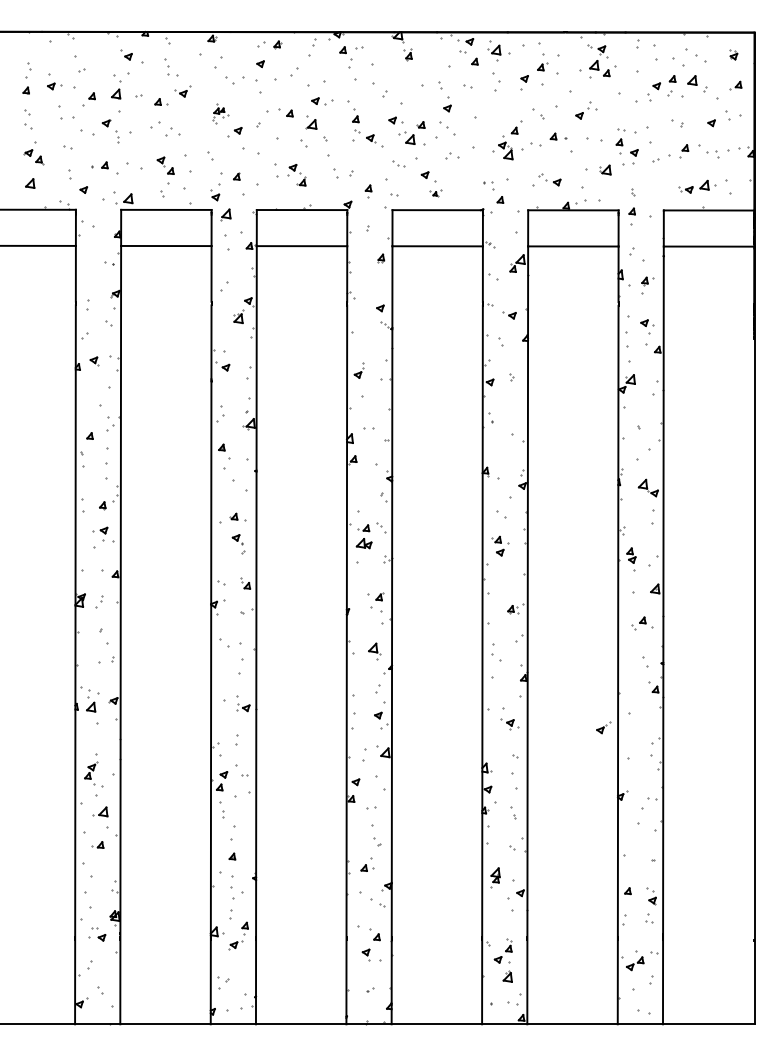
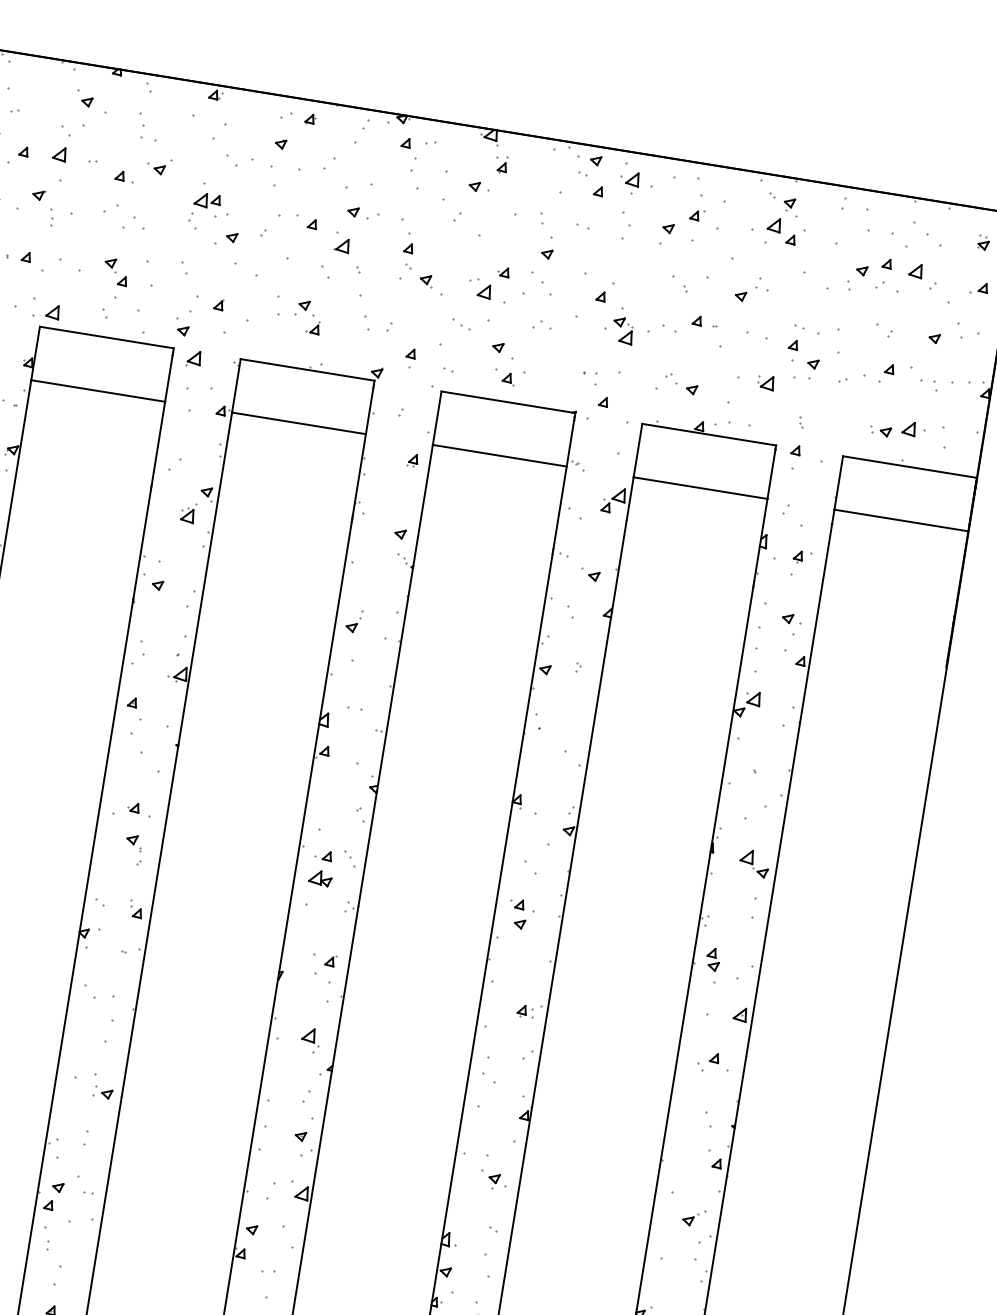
part: (220, 113) -> (209, 207), size x1.67
part: (395, 120) -> (478, 186), moved
part: (516, 127) -> (604, 292), moved
part: (435, 193) -> (509, 377), size x1.67
part: (603, 727) -> (693, 1217), moved

